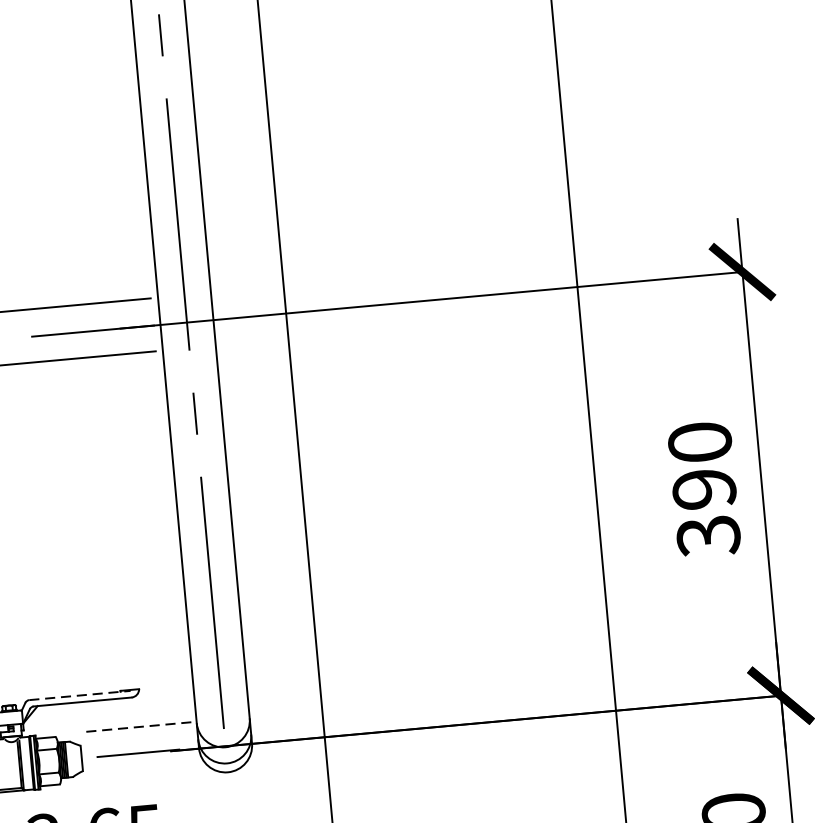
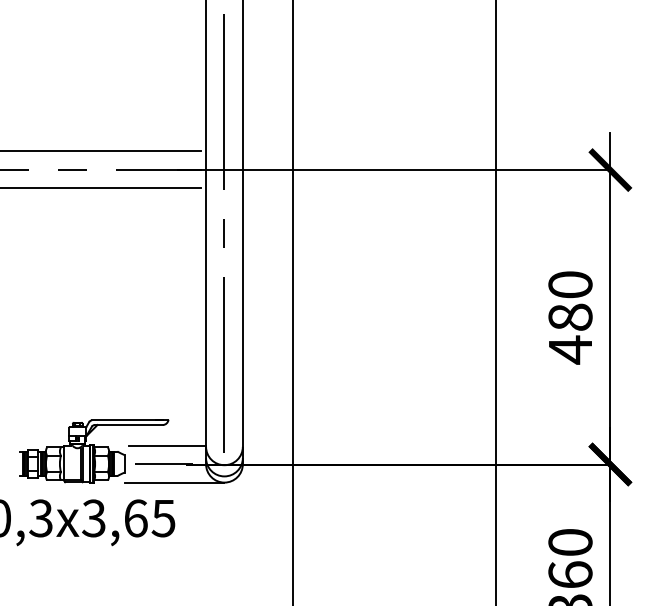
text: (706, 512) -> (570, 333), 390 -> 480
line: (80, 695) -> (127, 420), dashed -> solid
line: (142, 726) -> (168, 445), dashed -> solid
line: (156, 778) -> (174, 482), added

